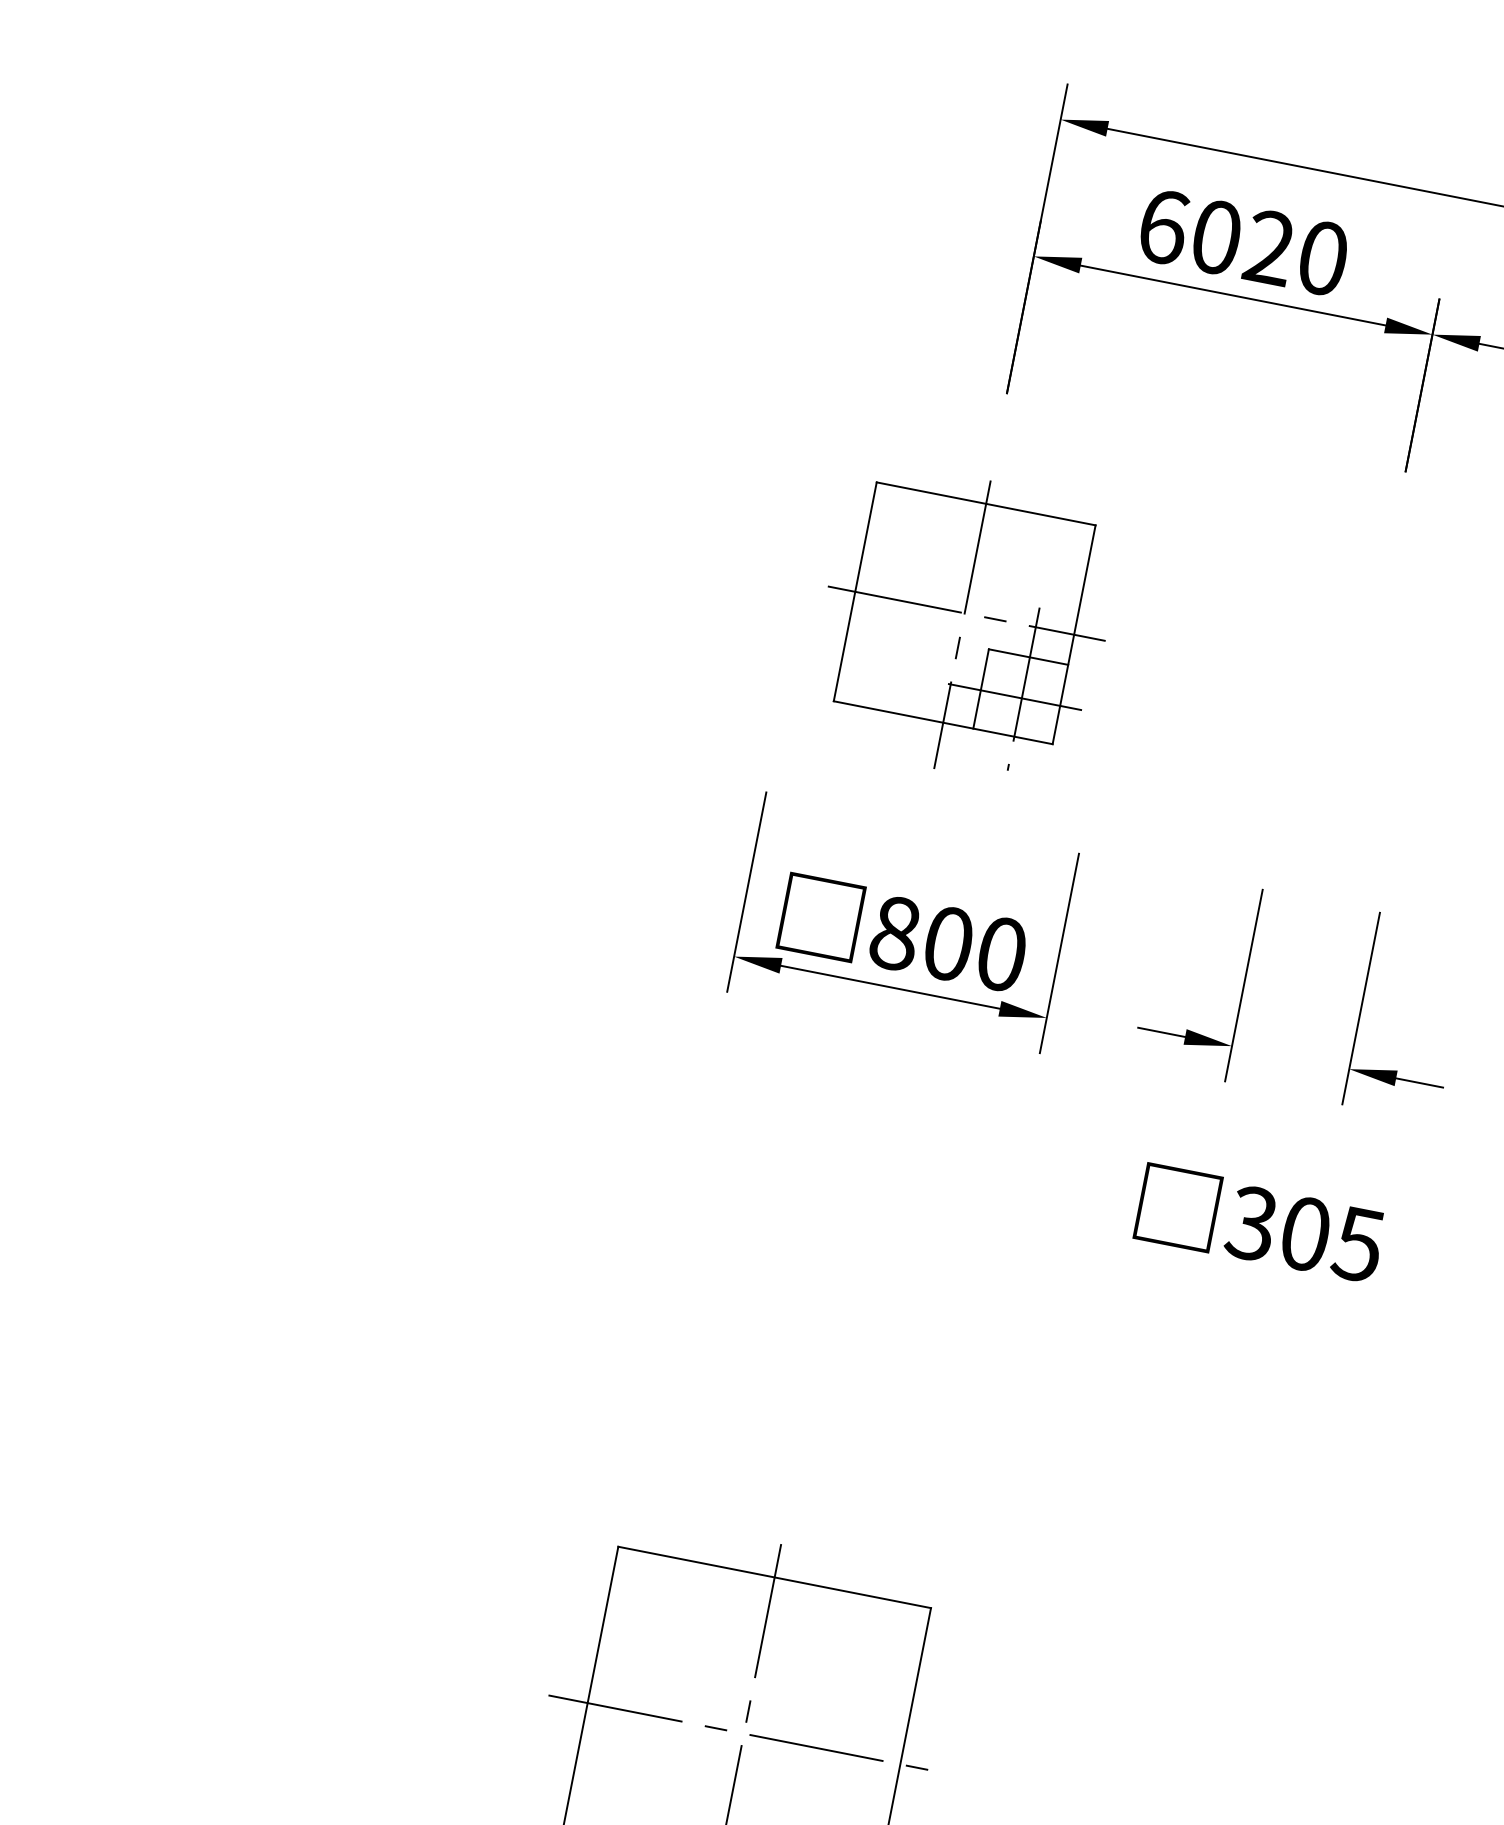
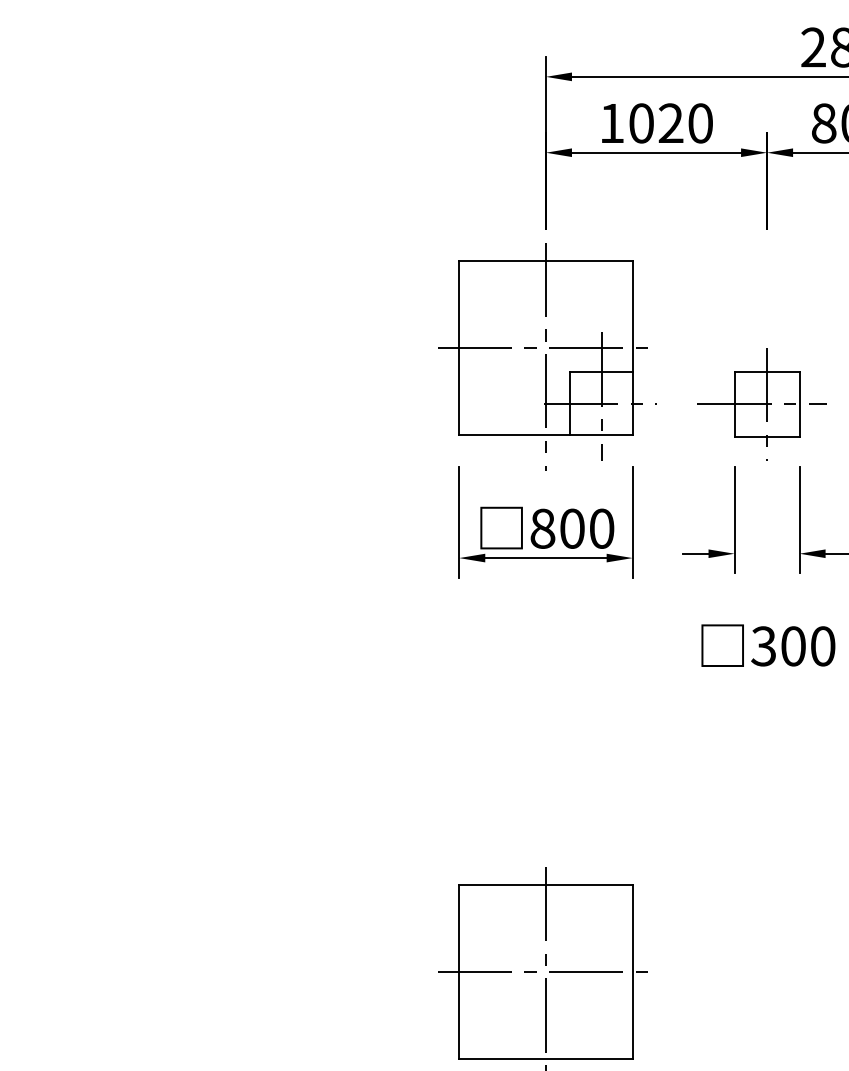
text: (1164, 227) -> (612, 123), 6020 -> 1020
part: (964, 624) -> (547, 356), size x1.43
part: (1333, 786) -> (761, 404), added
text: (1357, 1244) -> (822, 646), 305 -> 300

